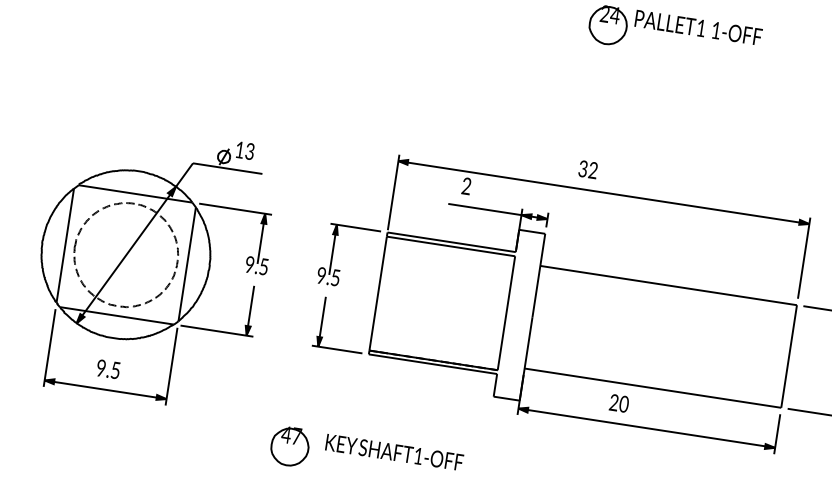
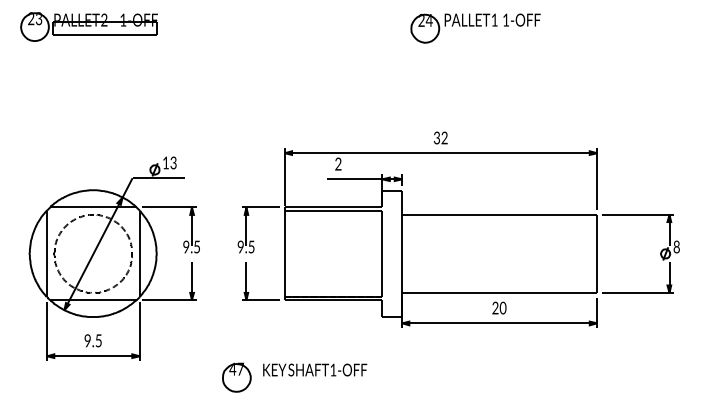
text: (587, 168) -> (440, 137), moved
text: (619, 402) -> (499, 307), moved

